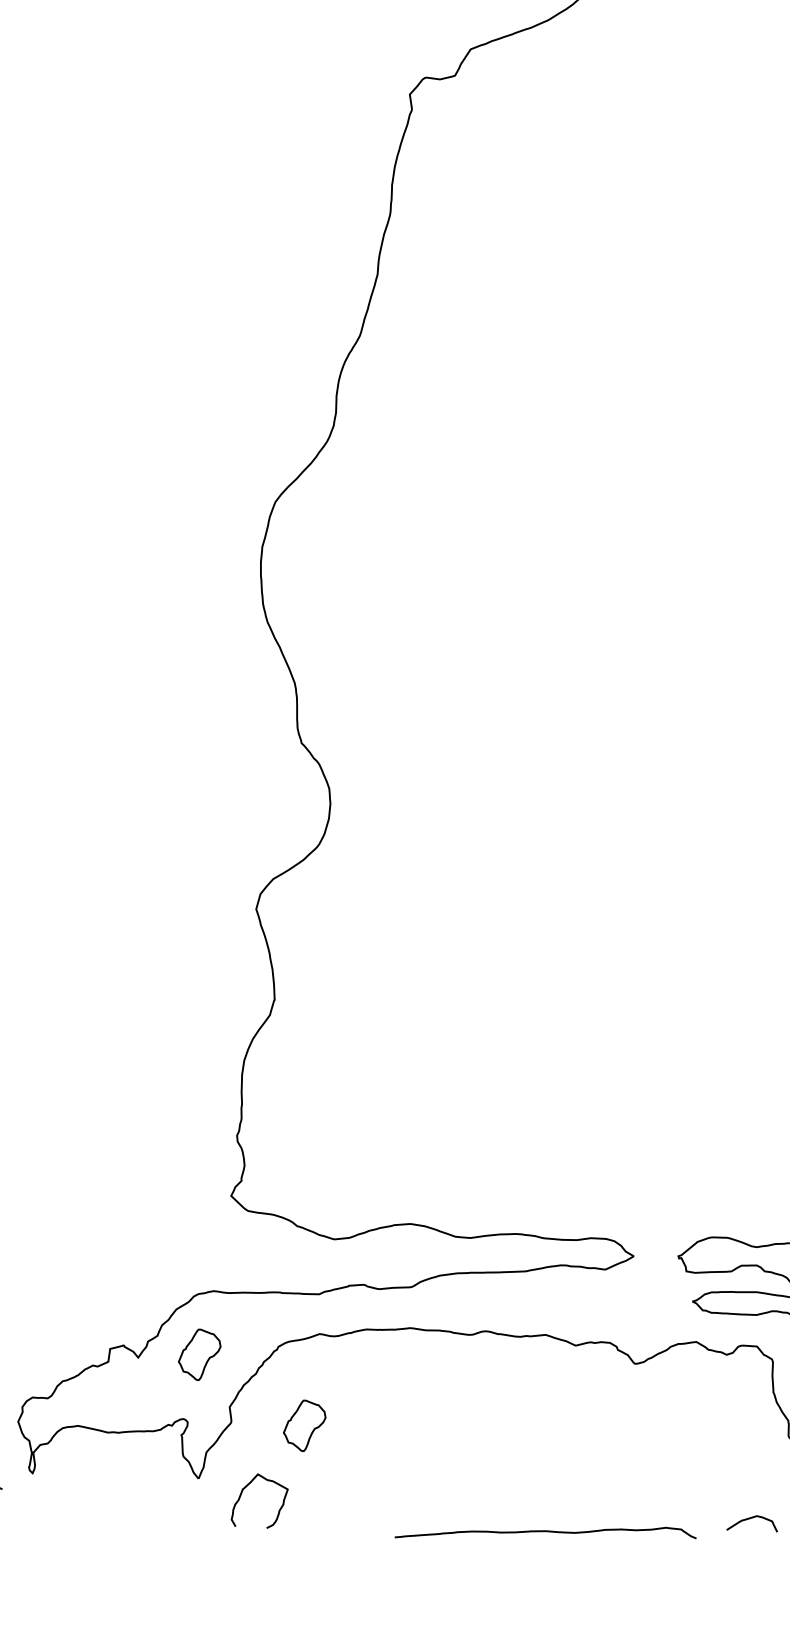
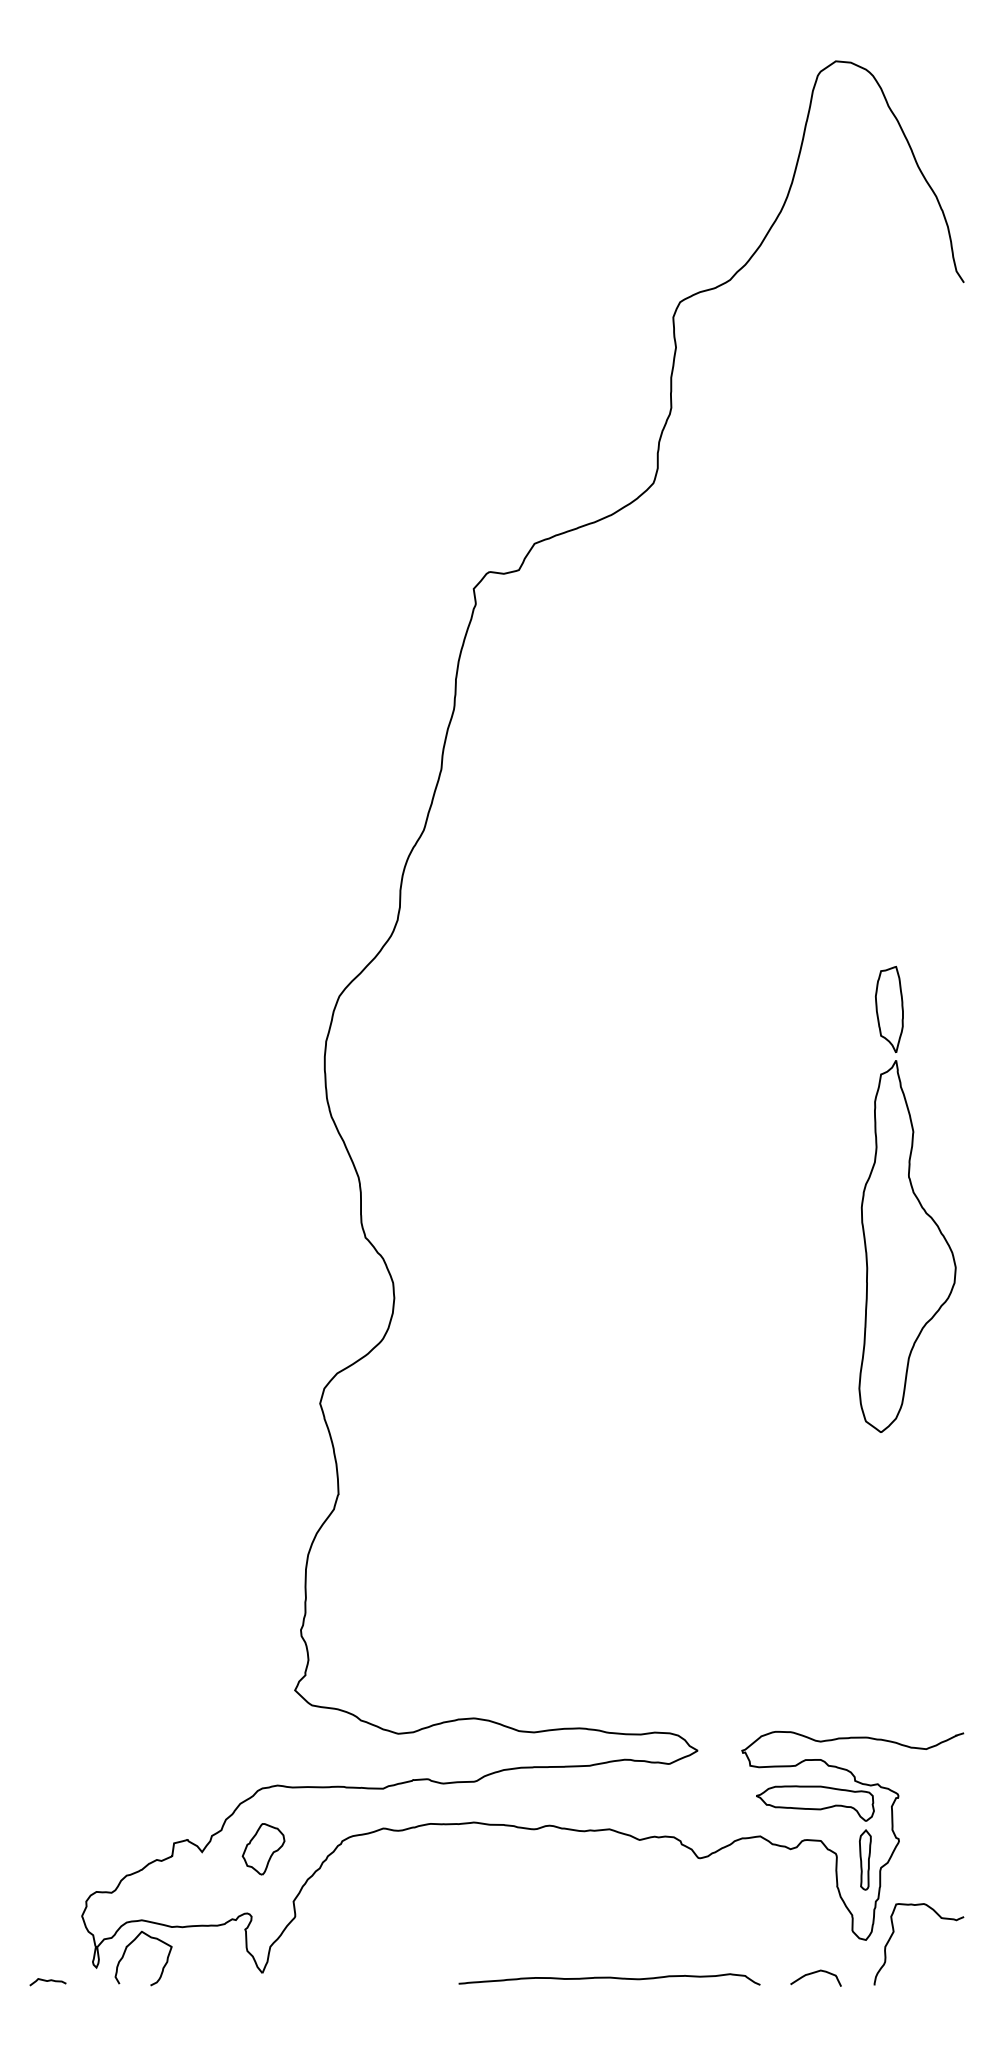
part: (304, 1426) -> (368, 1920), removed
curve: (241, 1496) -> (125, 1953), moved
curve: (751, 1519) -> (815, 1973), moved
curve: (545, 1532) -> (609, 1978), moved

